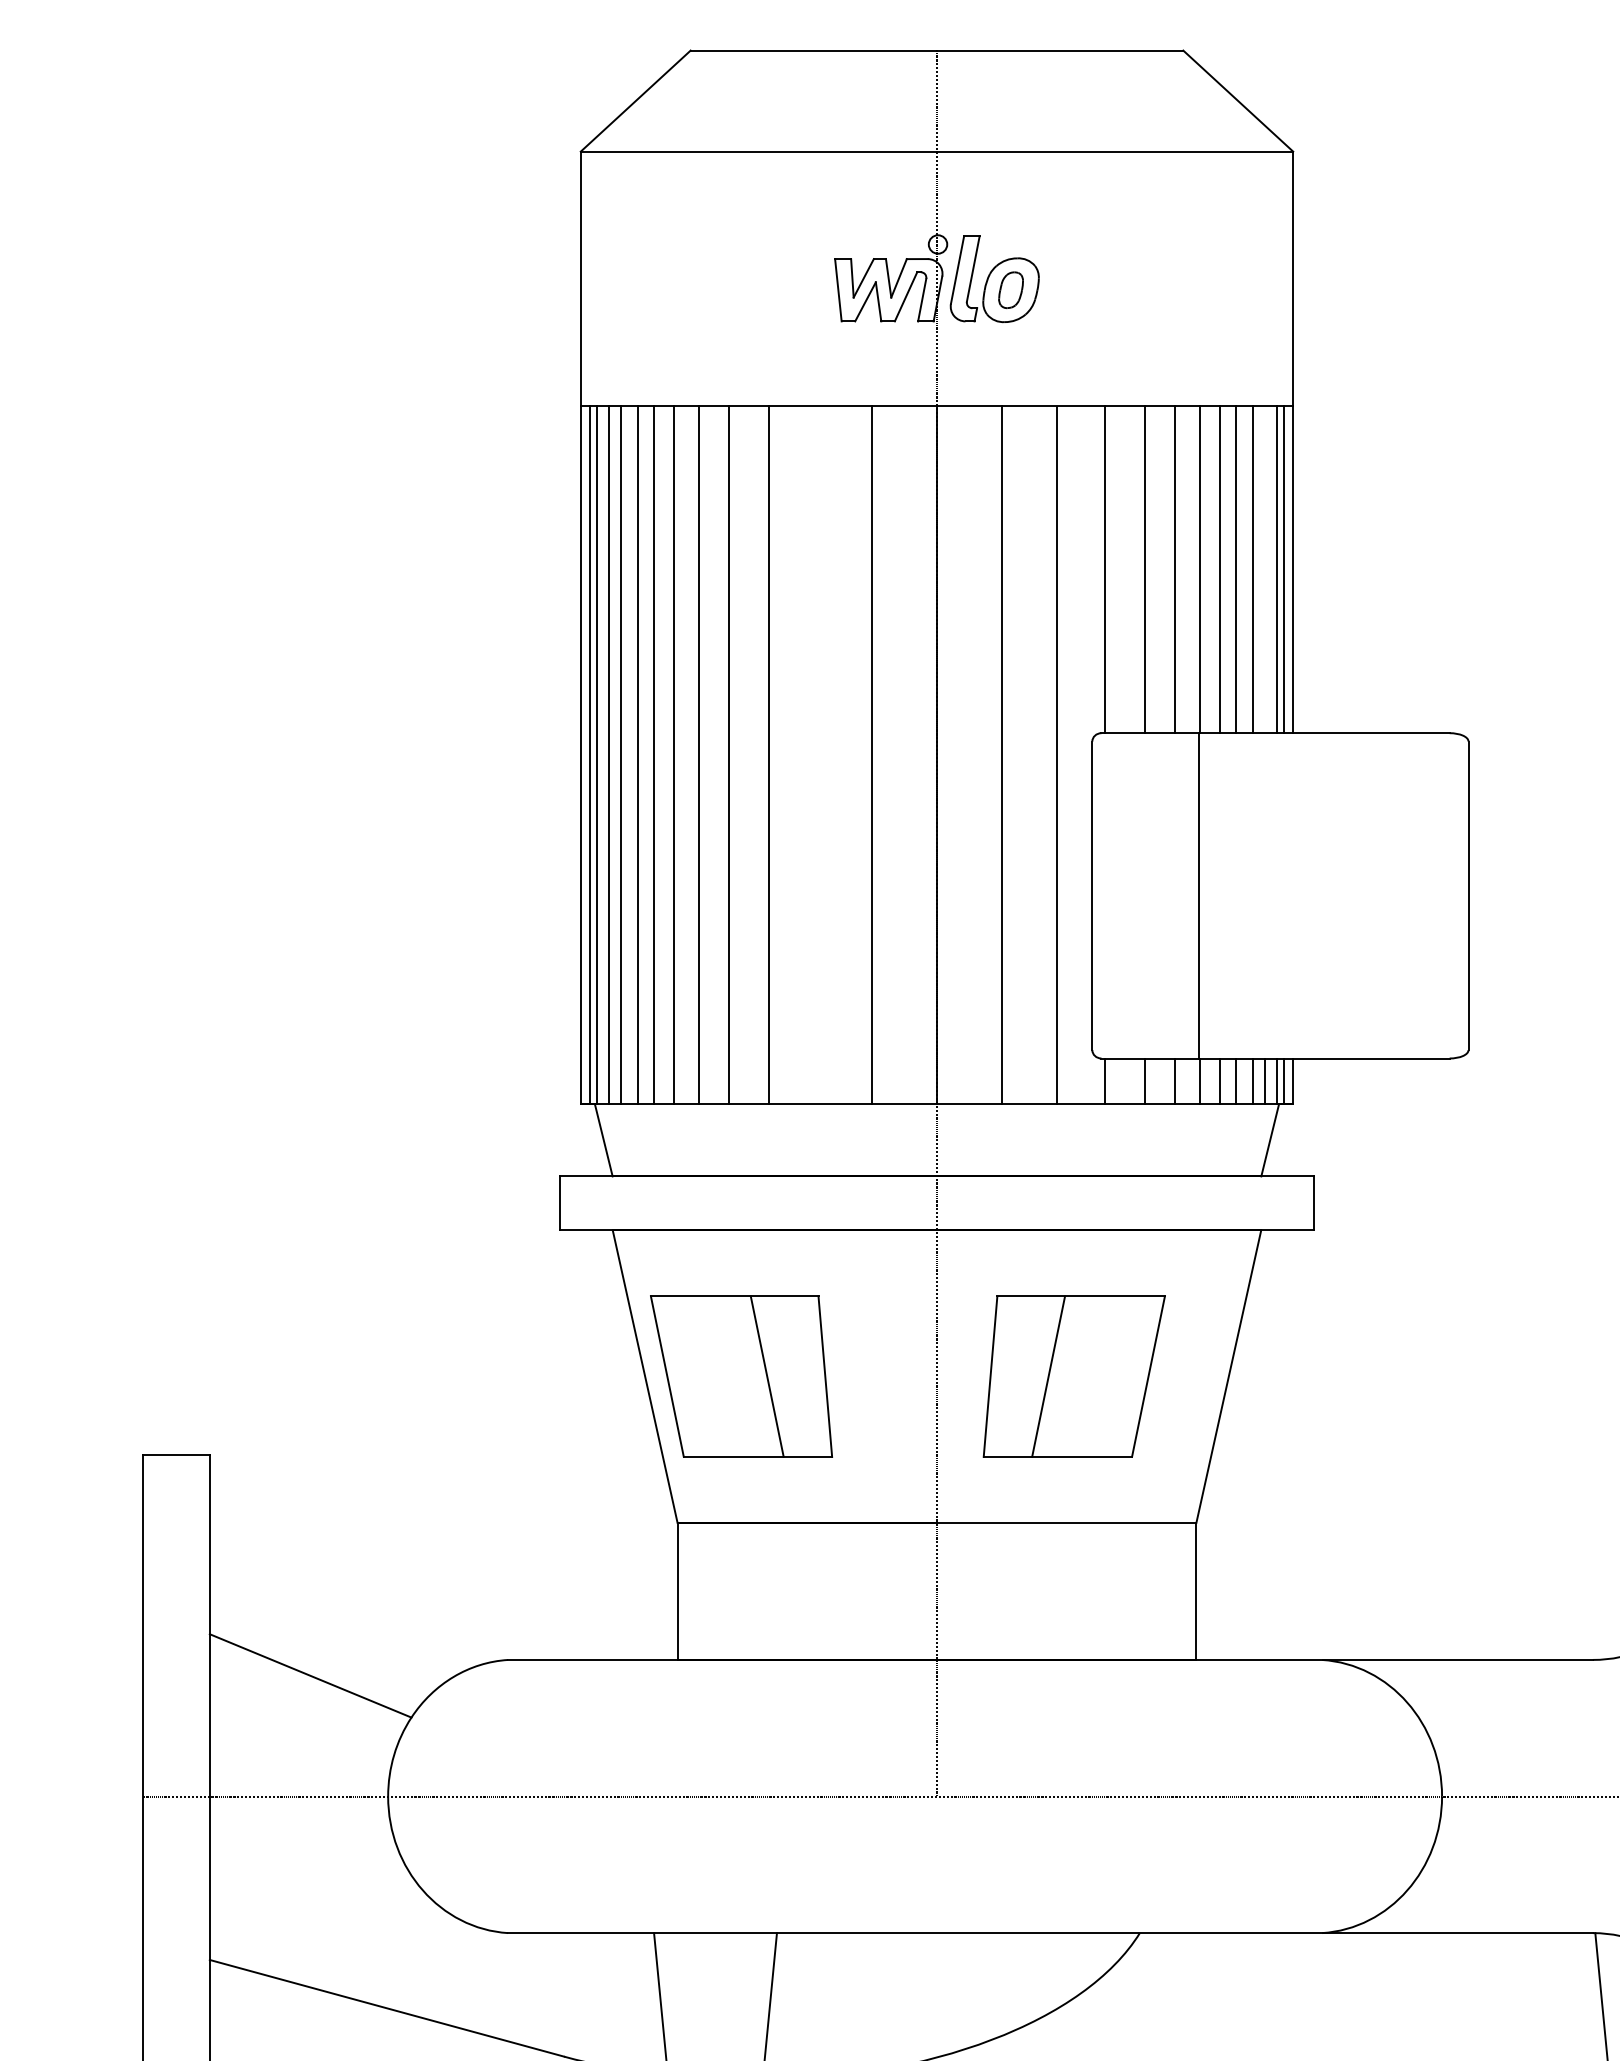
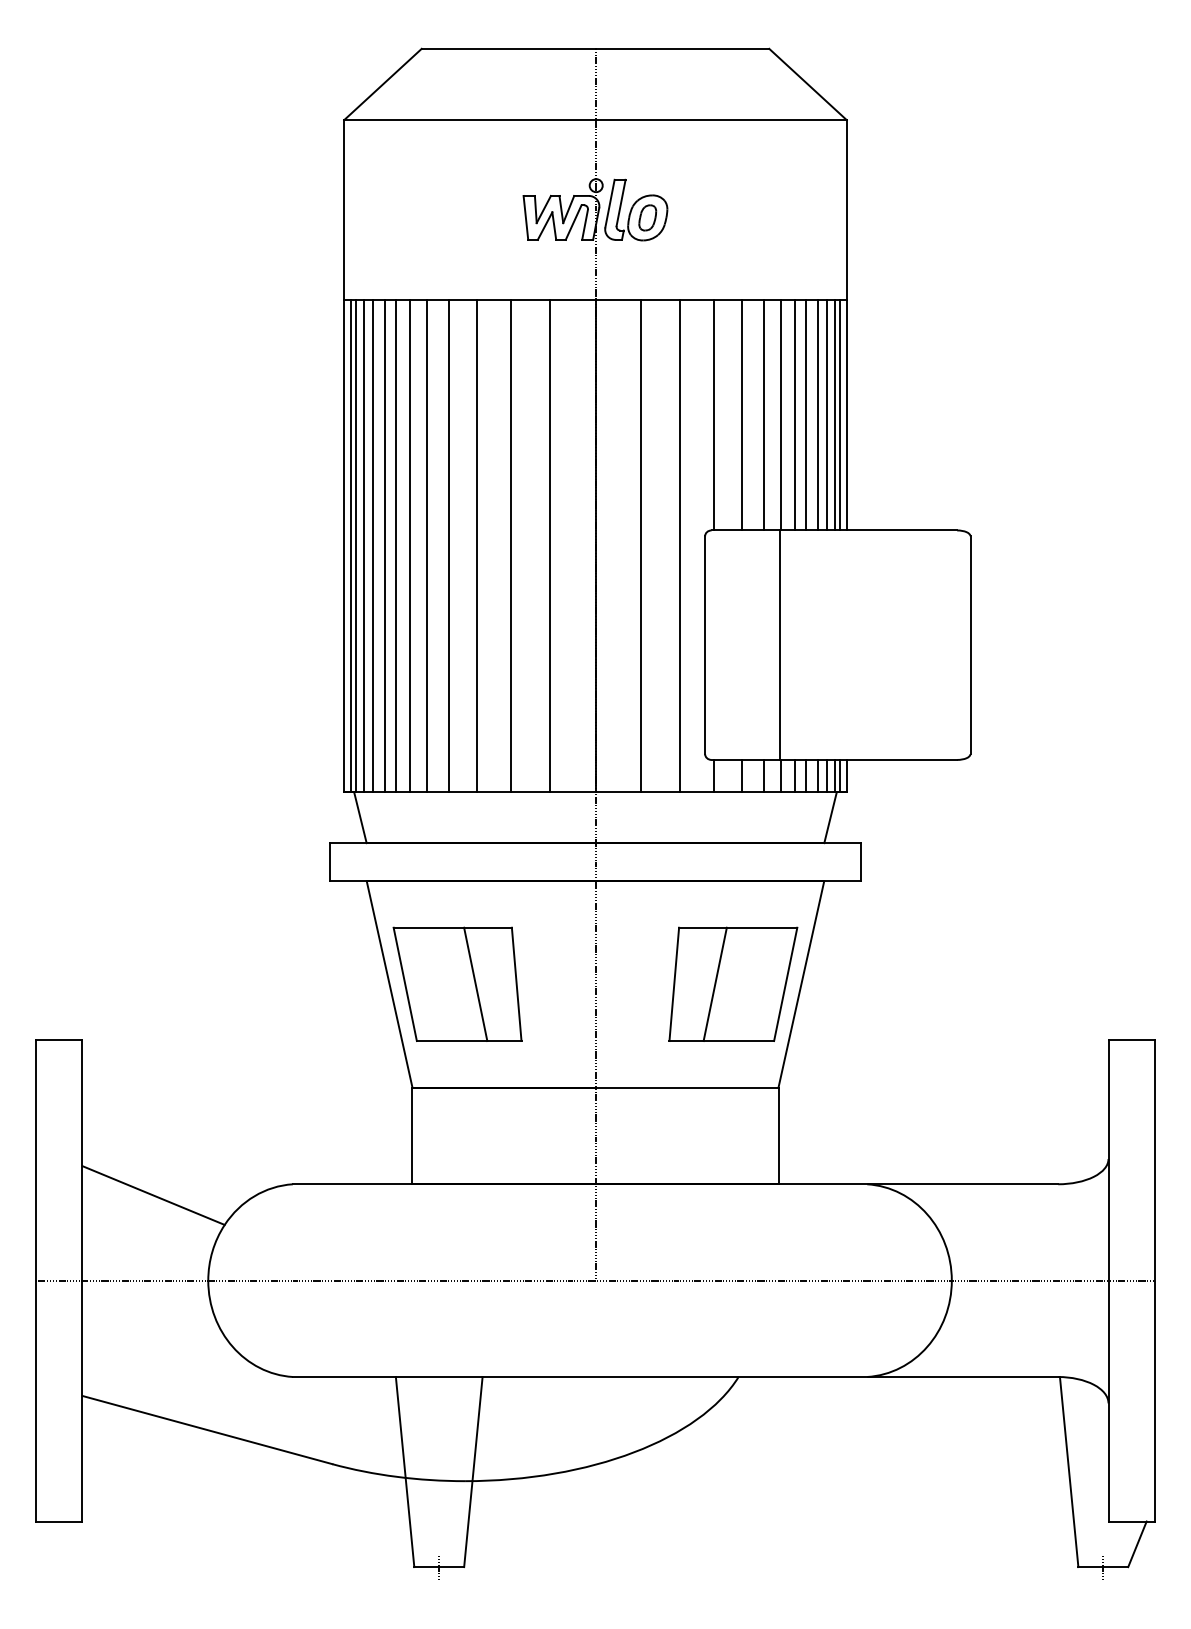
line: (1265, 568) -> (827, 414), added
line: (816, 755) -> (510, 546), added
part: (1074, 1375) -> (733, 983), moved

